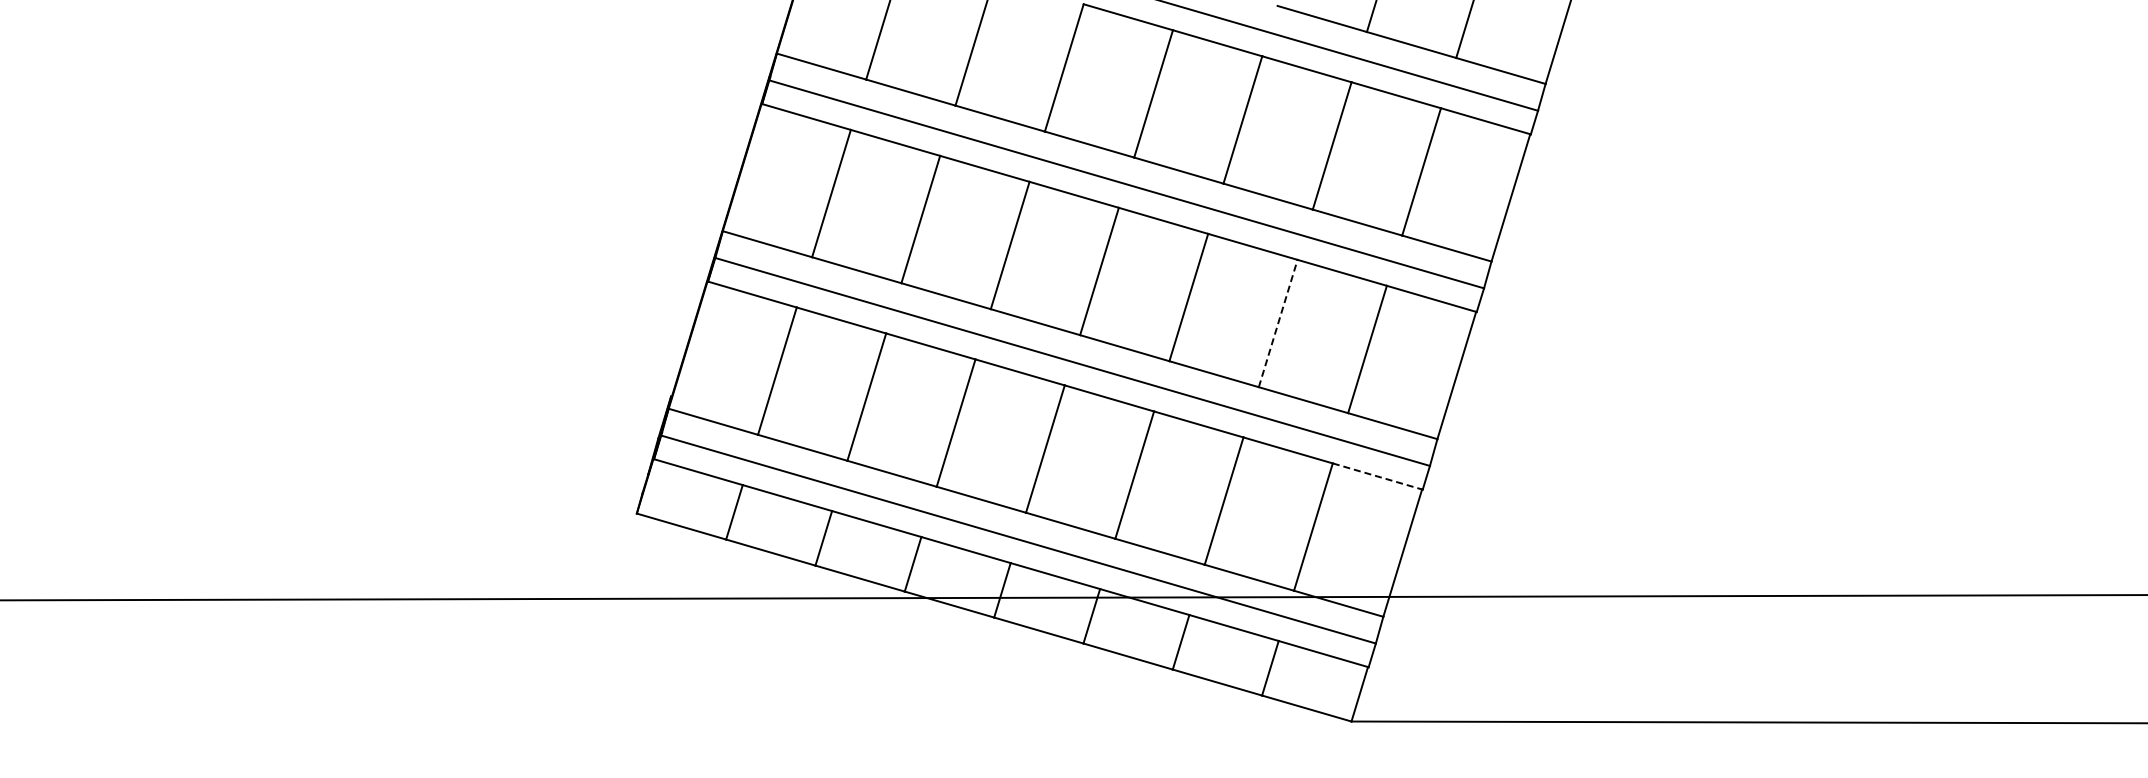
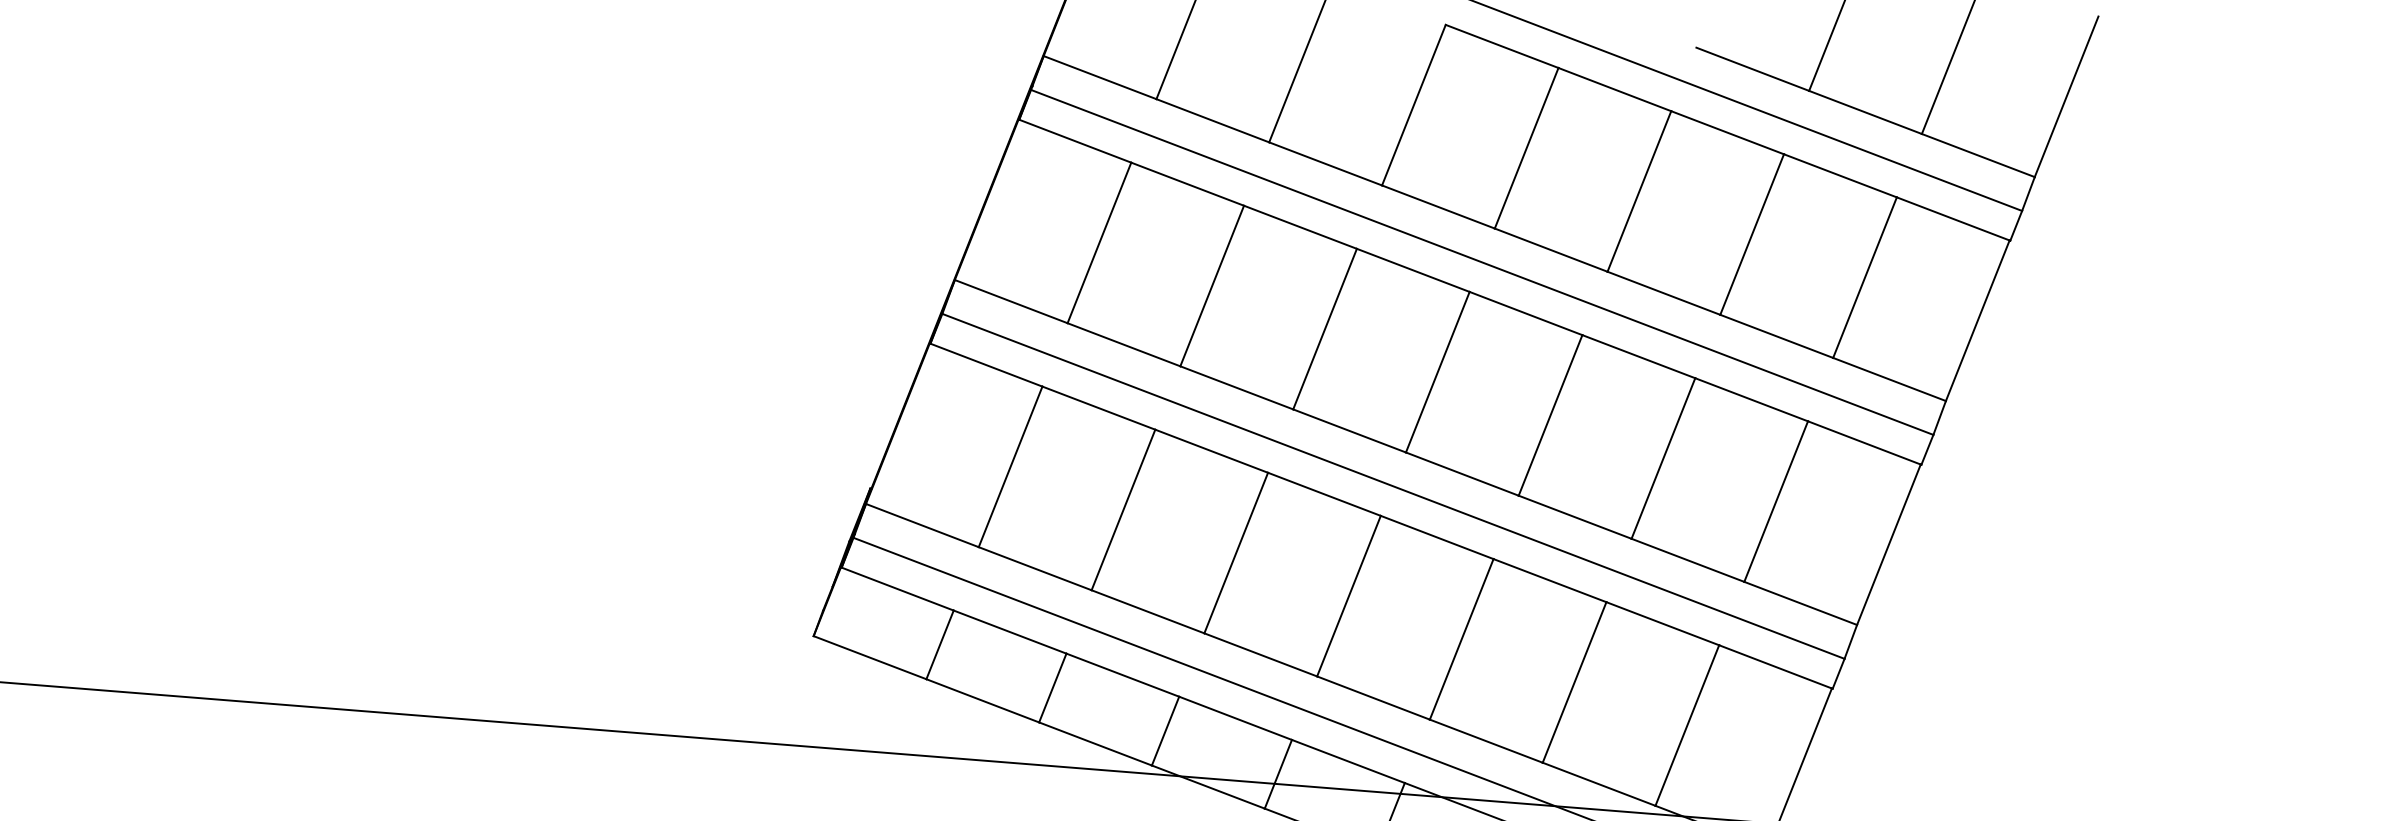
line: (1278, 323) -> (1663, 458), dashed -> solid
line: (1377, 476) -> (1775, 666), dashed -> solid

